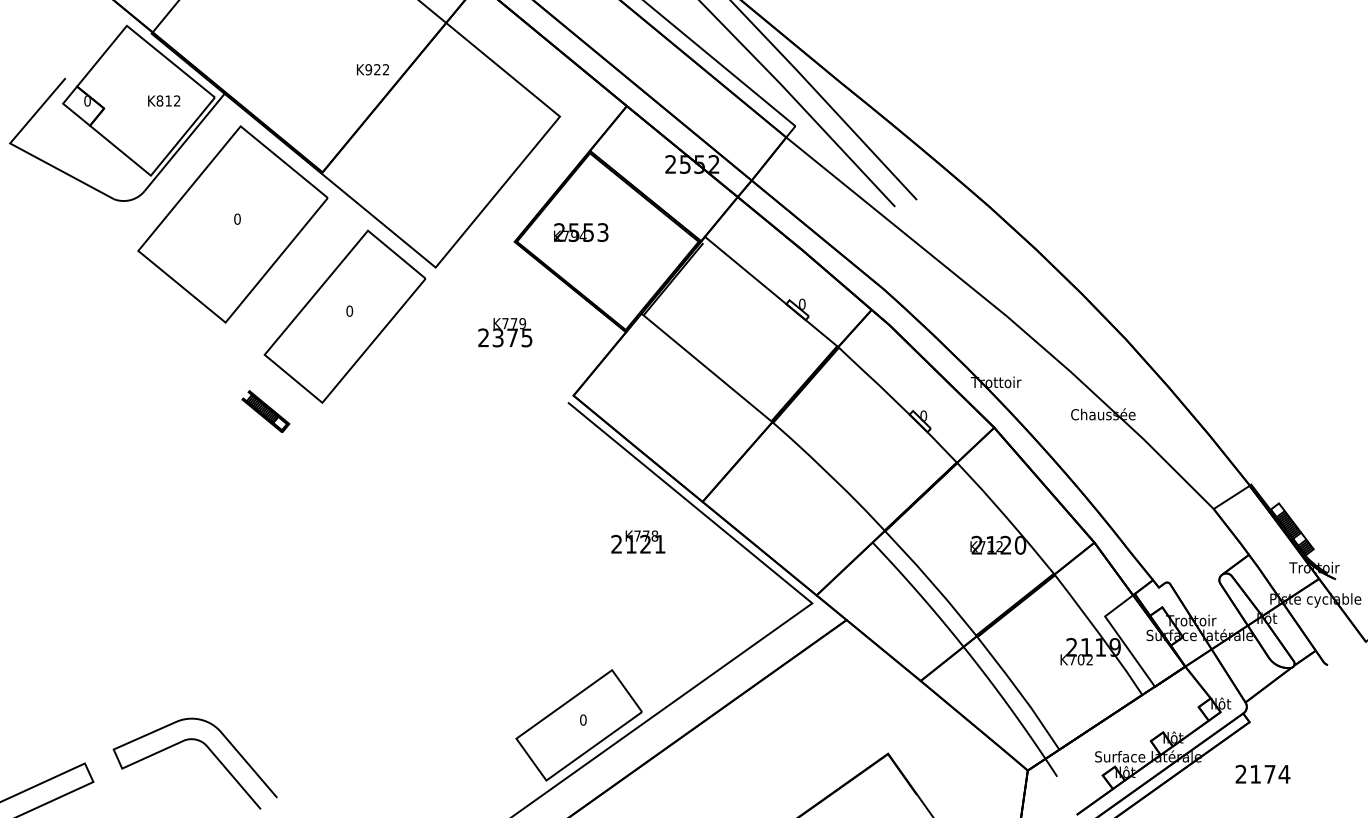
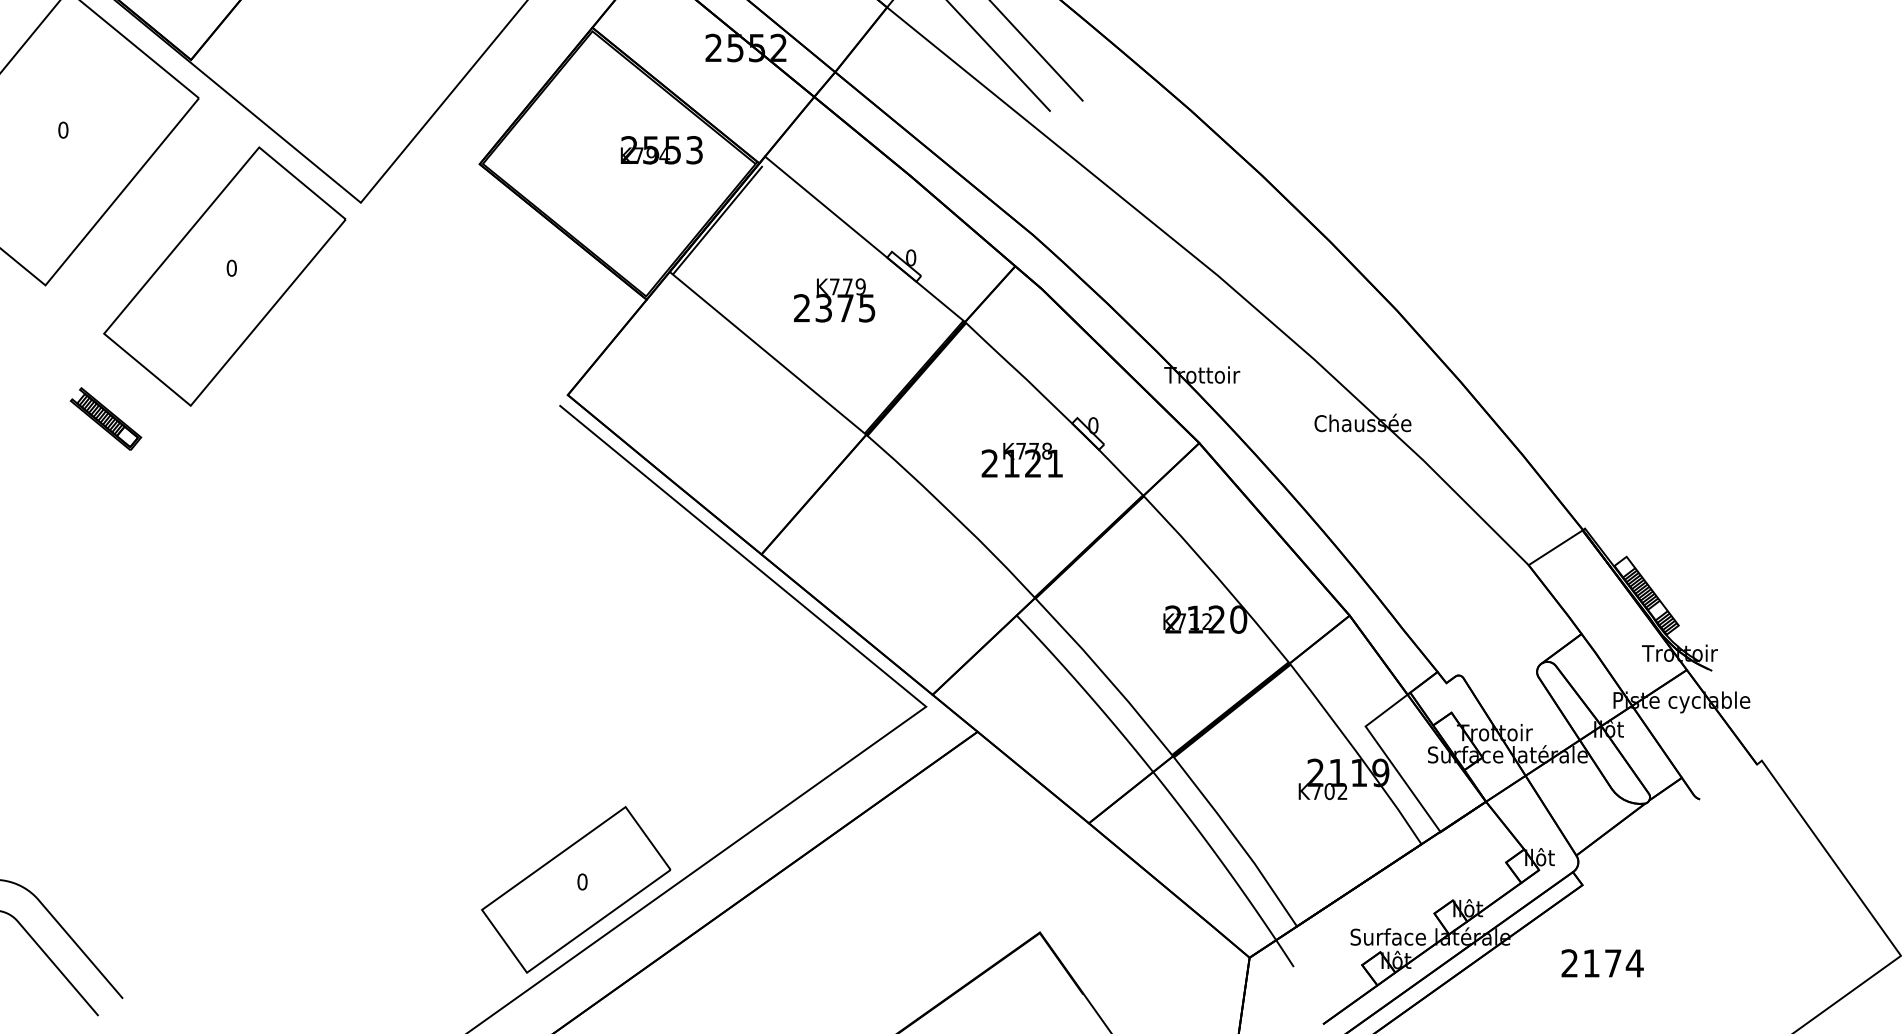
text: (581, 232) -> (662, 150), moved
text: (505, 332) -> (834, 300), moved
text: (638, 541) -> (1022, 459), moved

